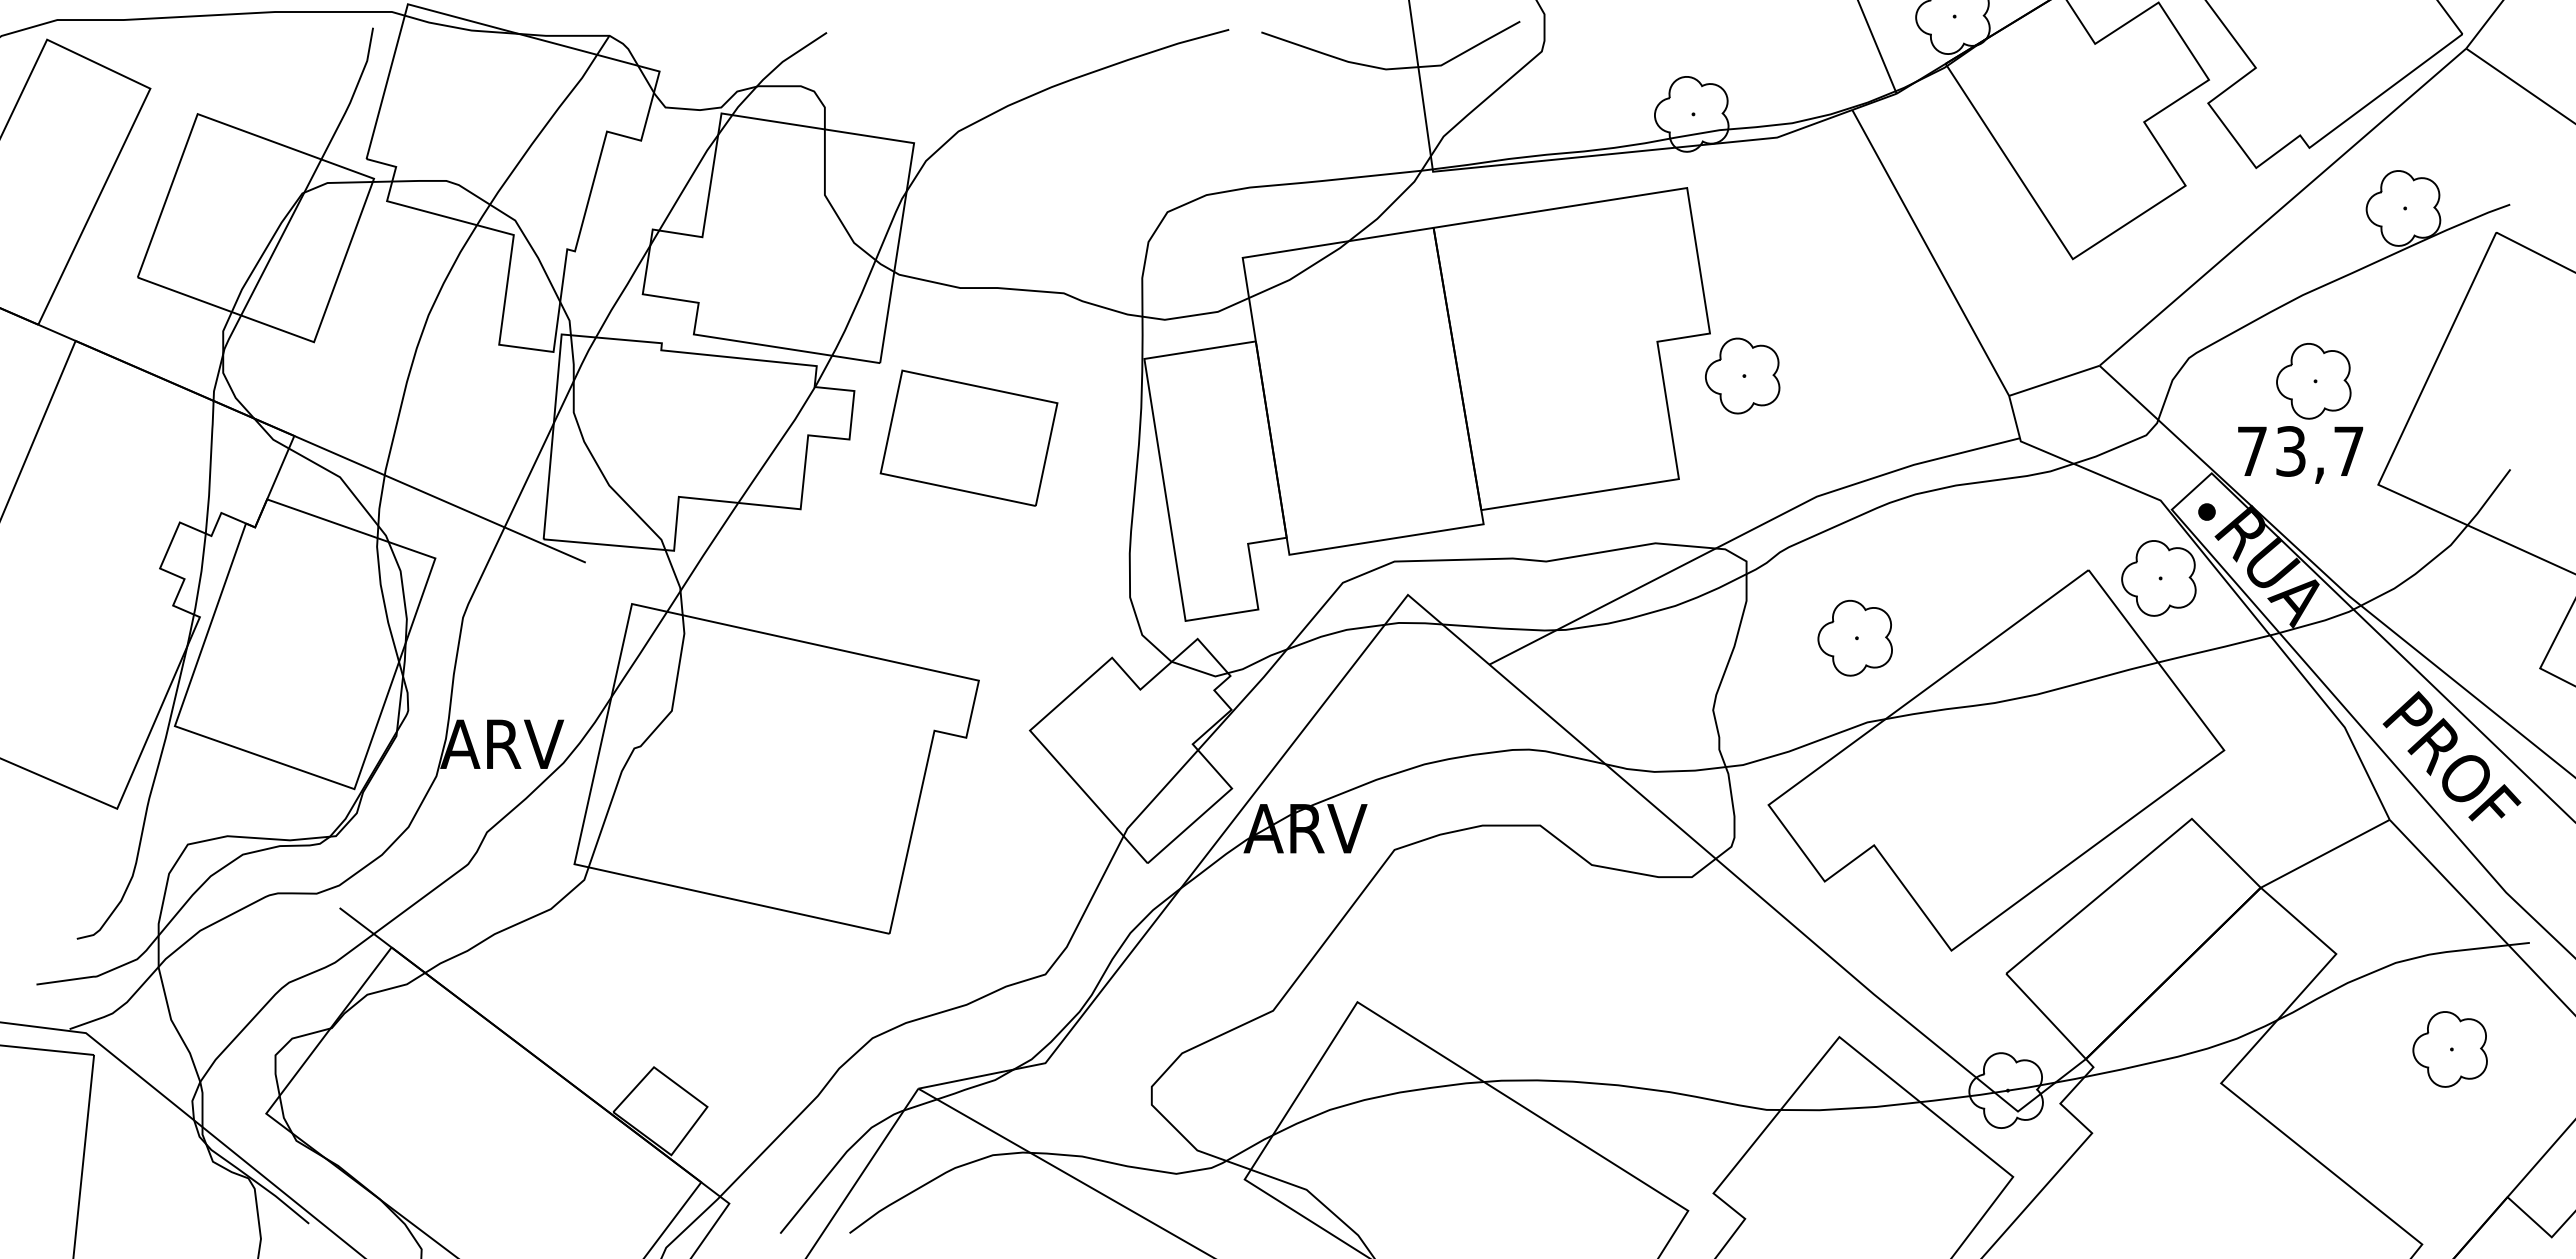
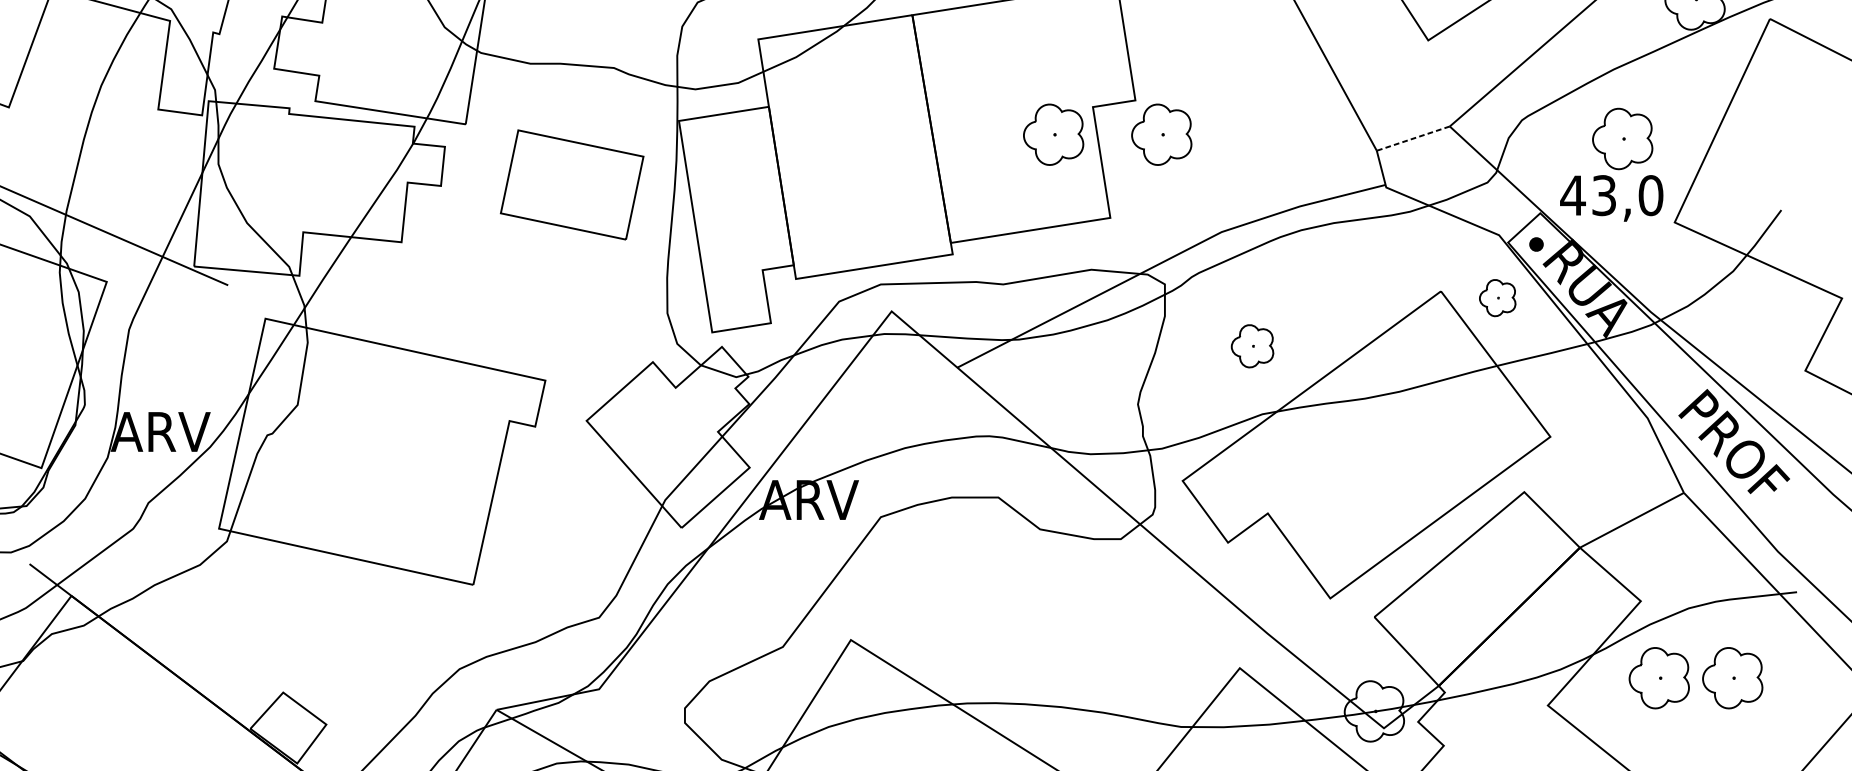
part: (1608, 375) -> (1053, 134), added
line: (2054, 380) -> (1413, 138), solid -> dashed
part: (968, 437) -> (571, 184), moved
text: (2300, 451) -> (1611, 195), 73,7 -> 43,0
part: (2158, 578) -> (1497, 298), size x0.6
part: (1854, 637) -> (1252, 345), size x0.7
part: (2358, 1049) -> (1658, 678), added

